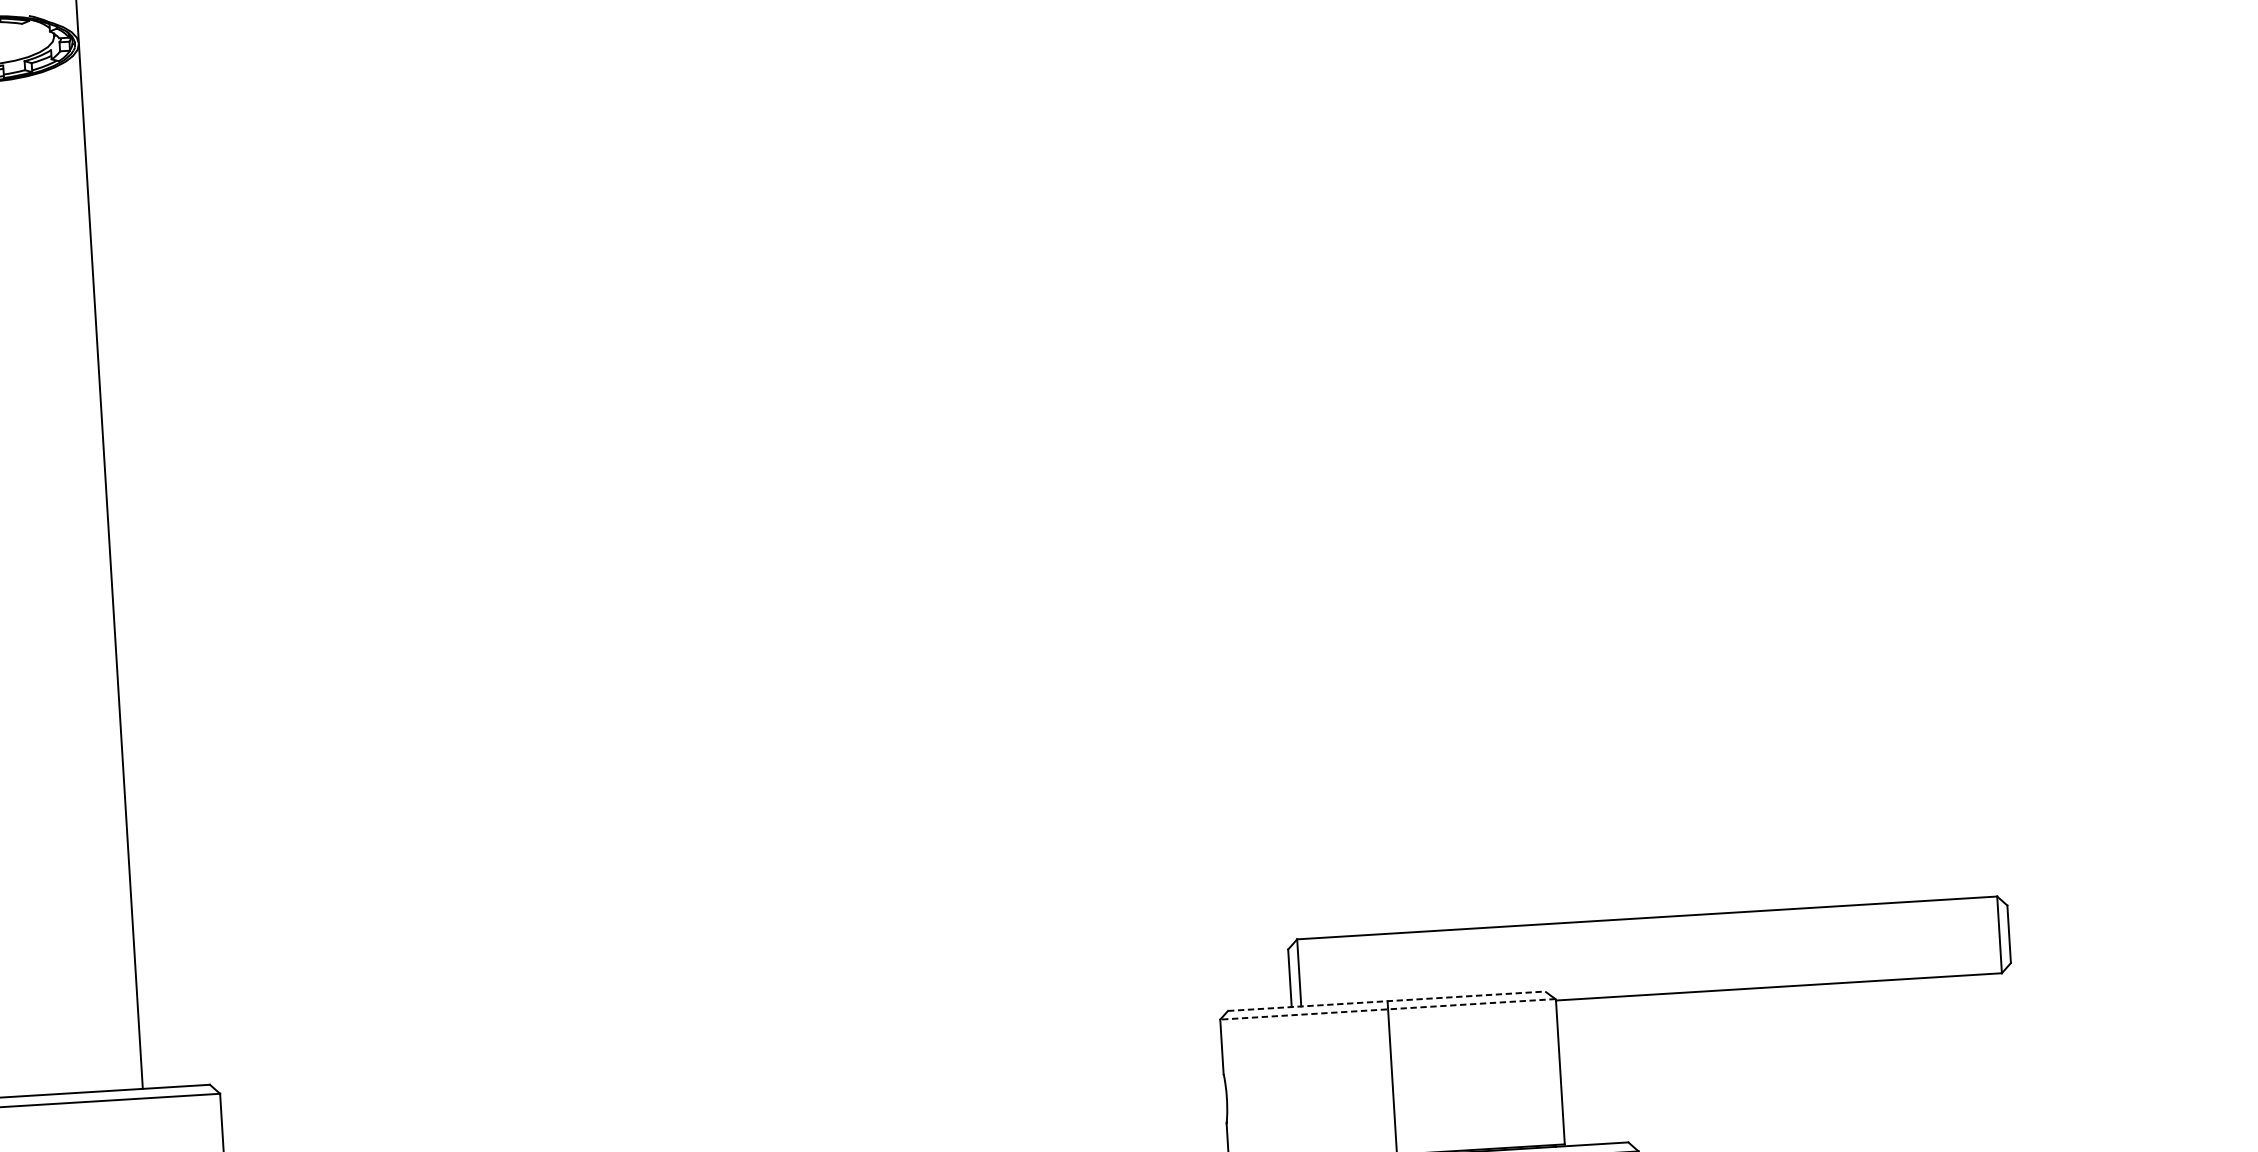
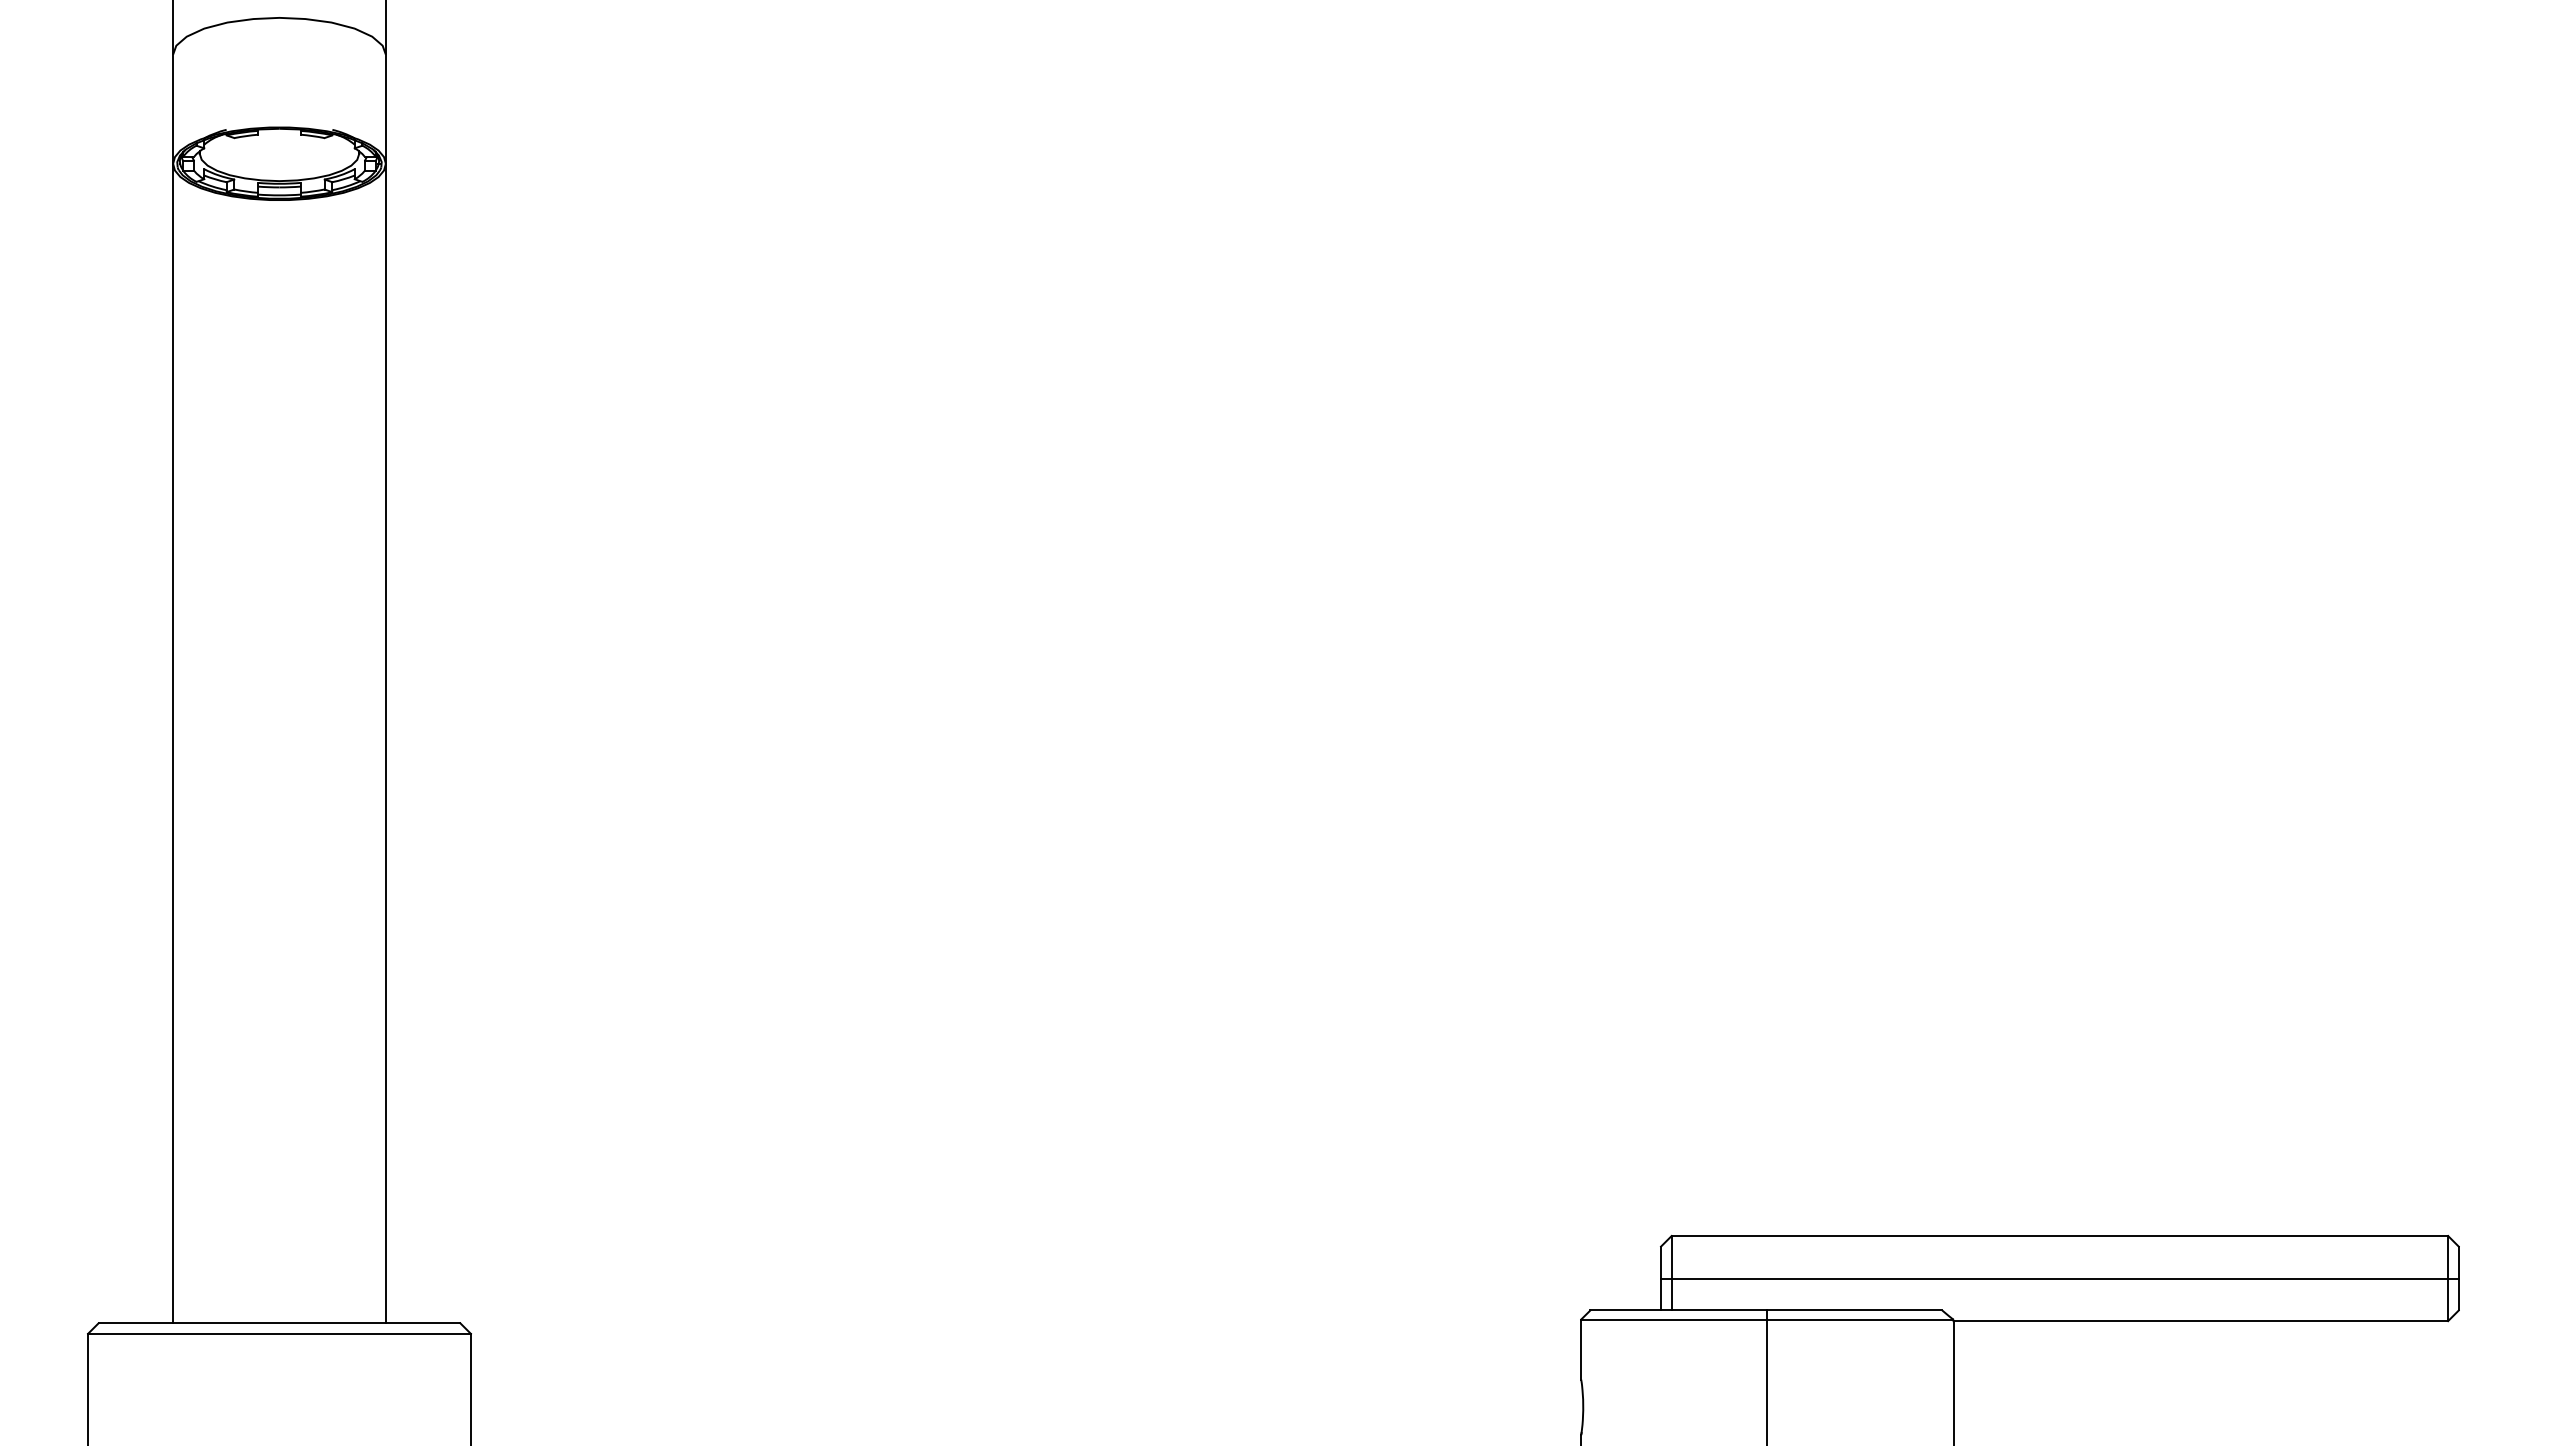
line: (1649, 956) -> (2059, 1278), added
line: (1386, 1001) -> (1766, 1310), dashed -> solid
line: (1388, 1009) -> (1767, 1319), dashed -> solid

